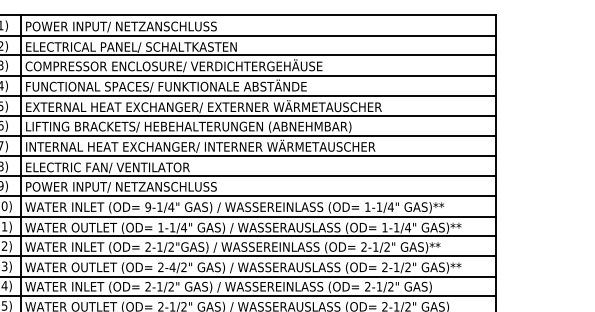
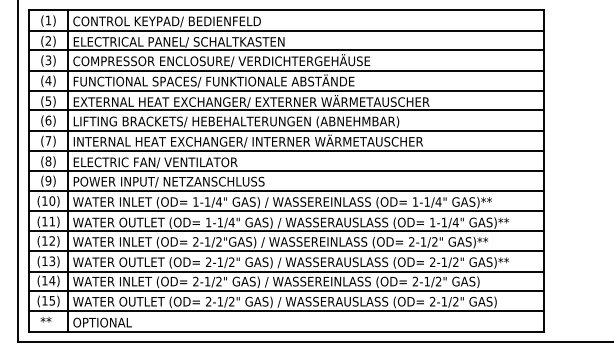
text: (120, 26) -> (168, 21), POWER INPUT/ NETZANSCHLUSS -> CONTROL KEYPAD/ BEDIENFELD
text: (147, 206) -> (195, 201), 9-1/4" -> 1-1/4"
text: (172, 266) -> (220, 261), 2-4/2" -> 2-1/2"

